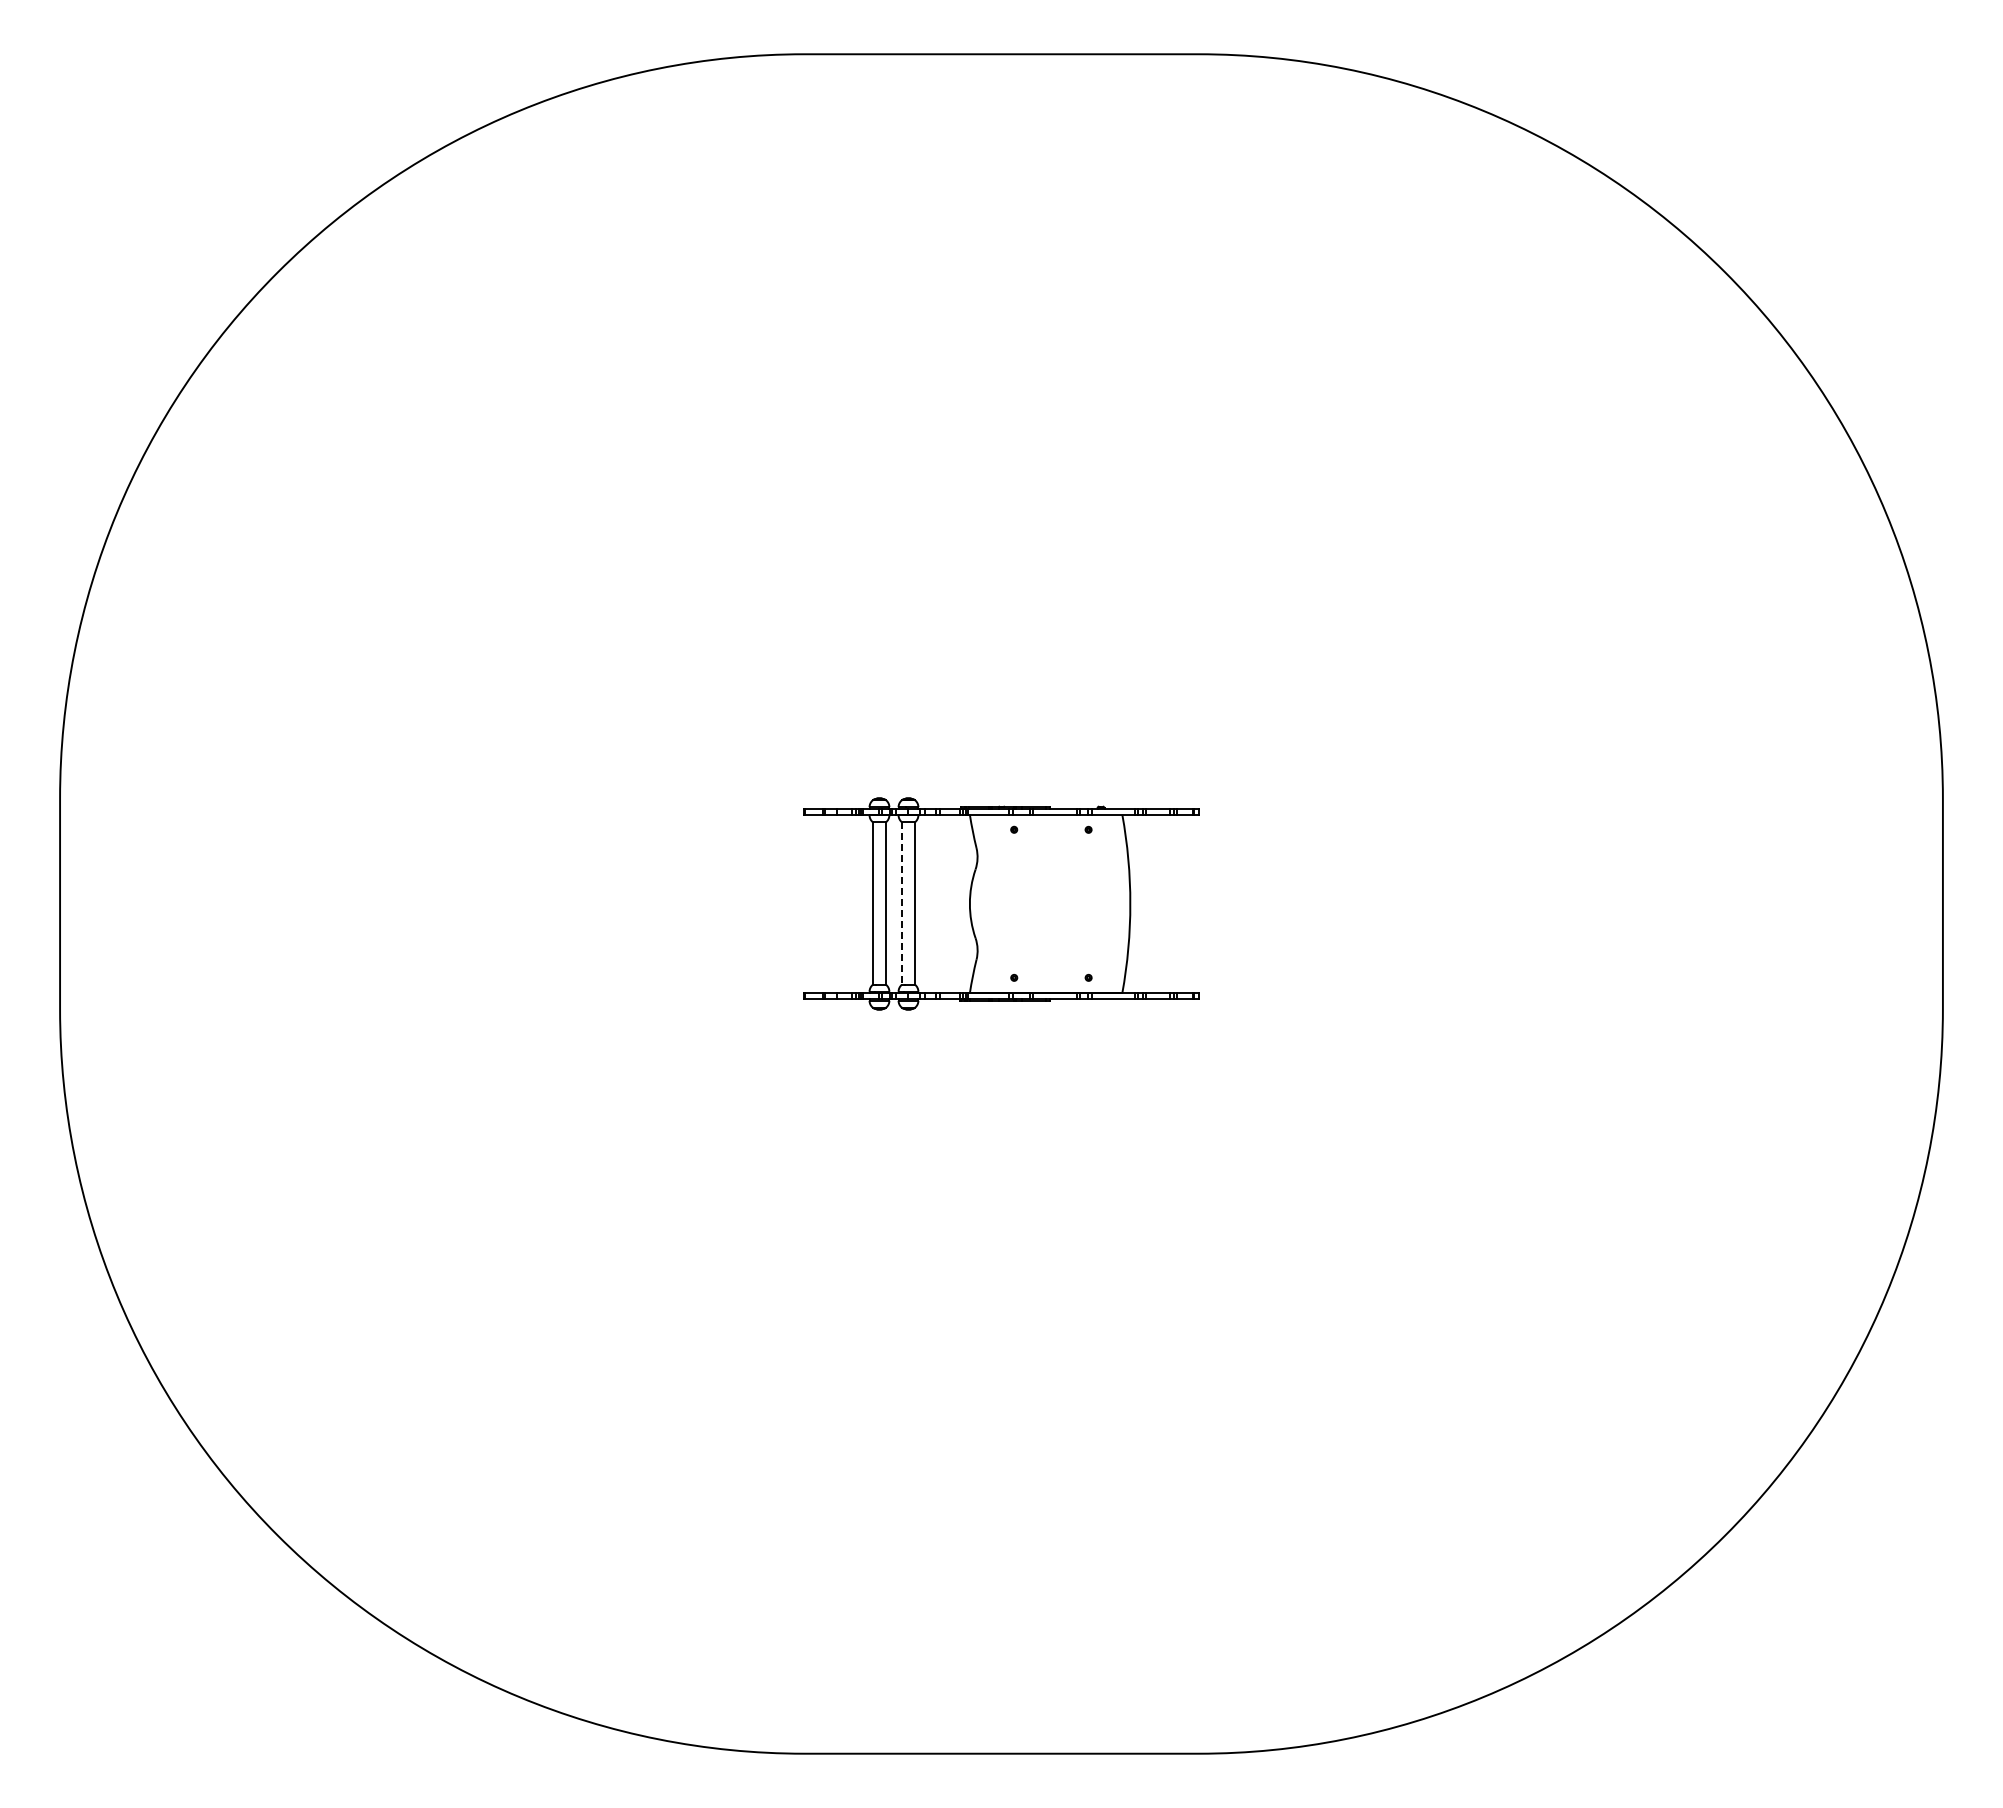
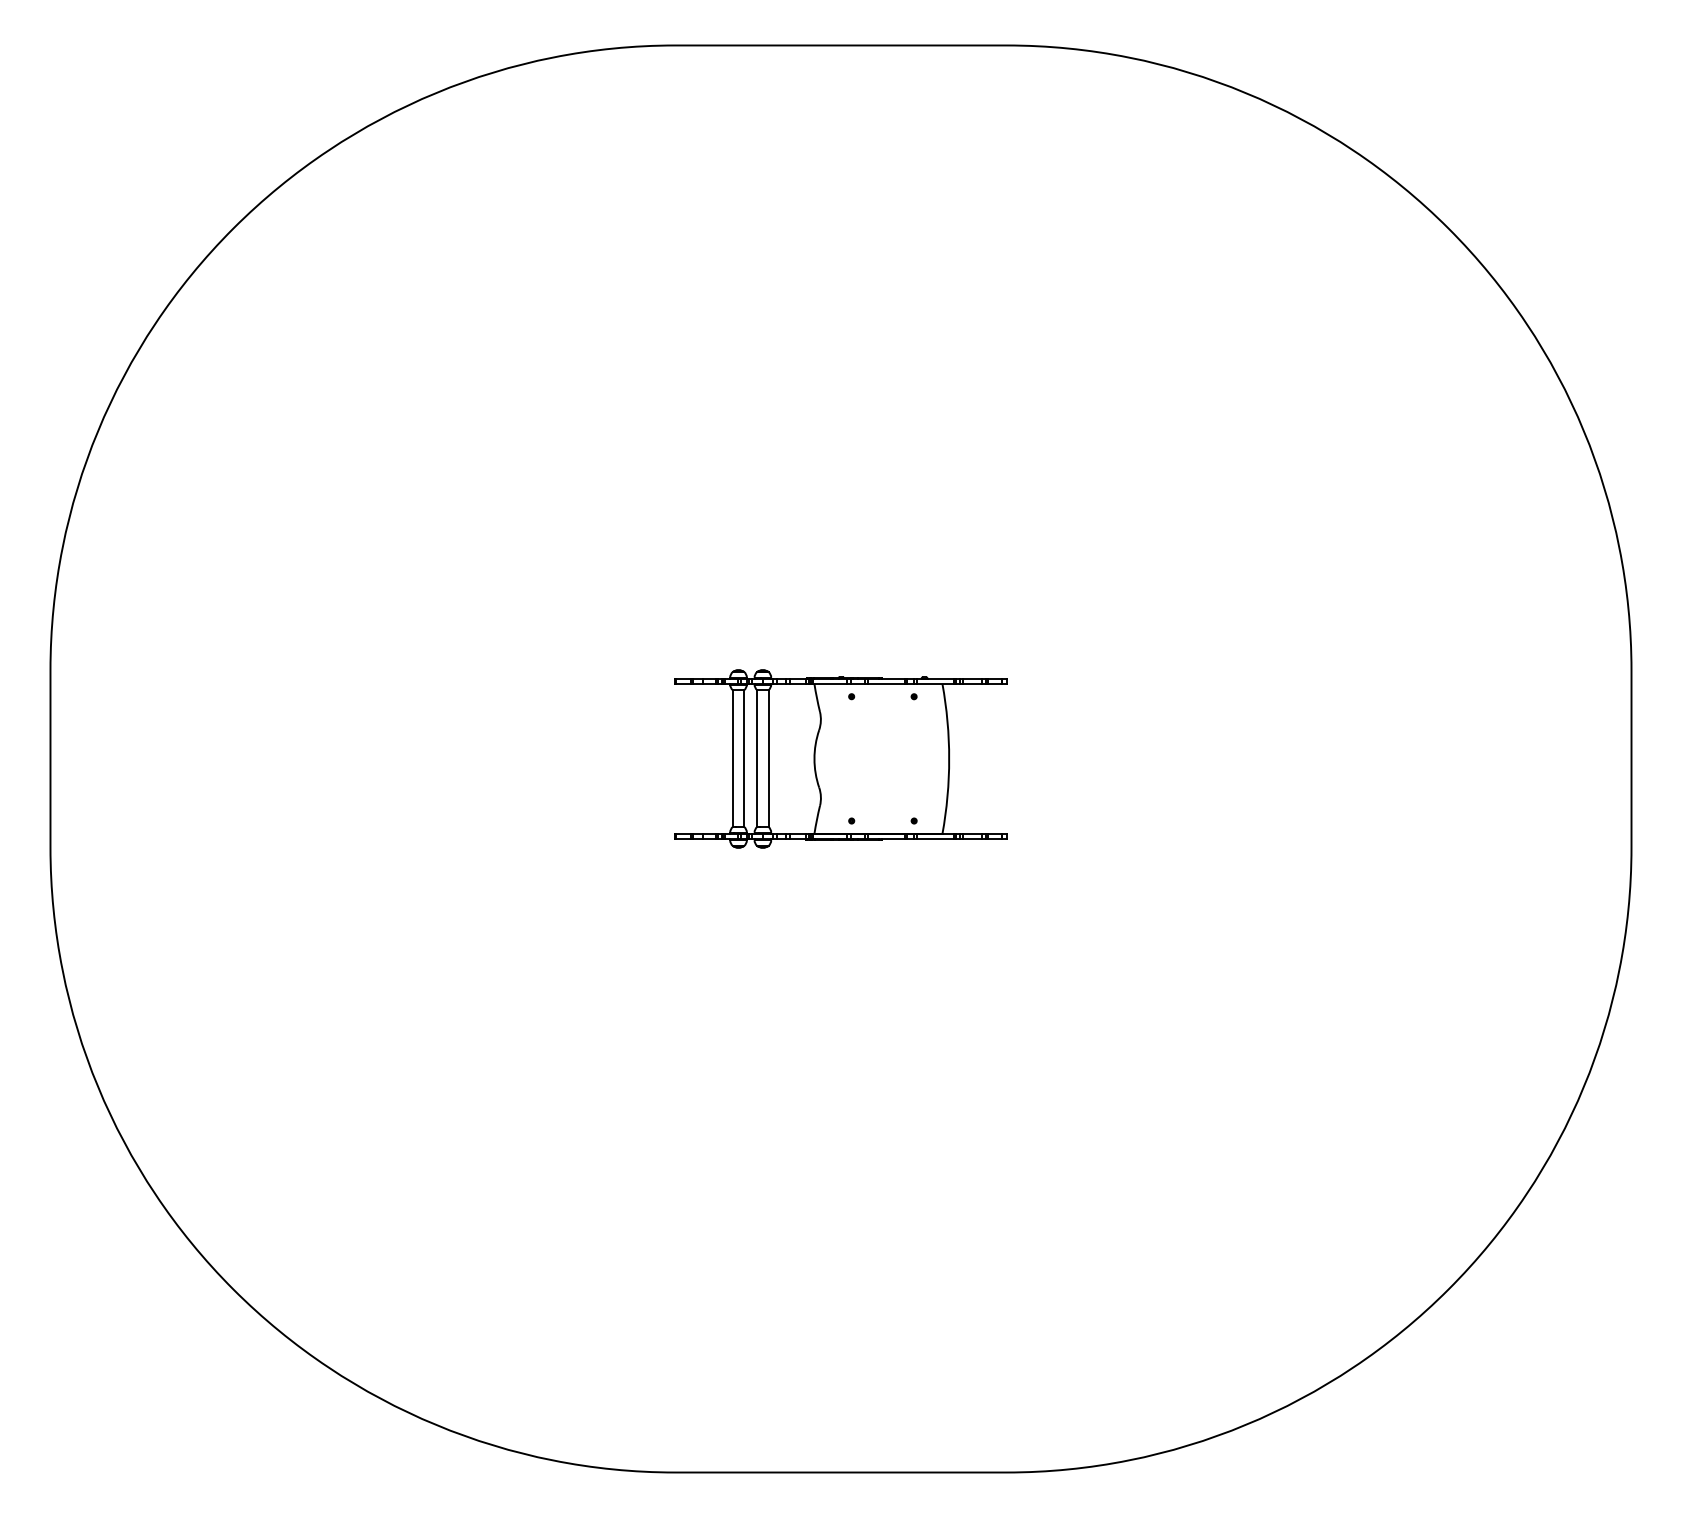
line: (901, 903) -> (757, 758), dashed -> solid

